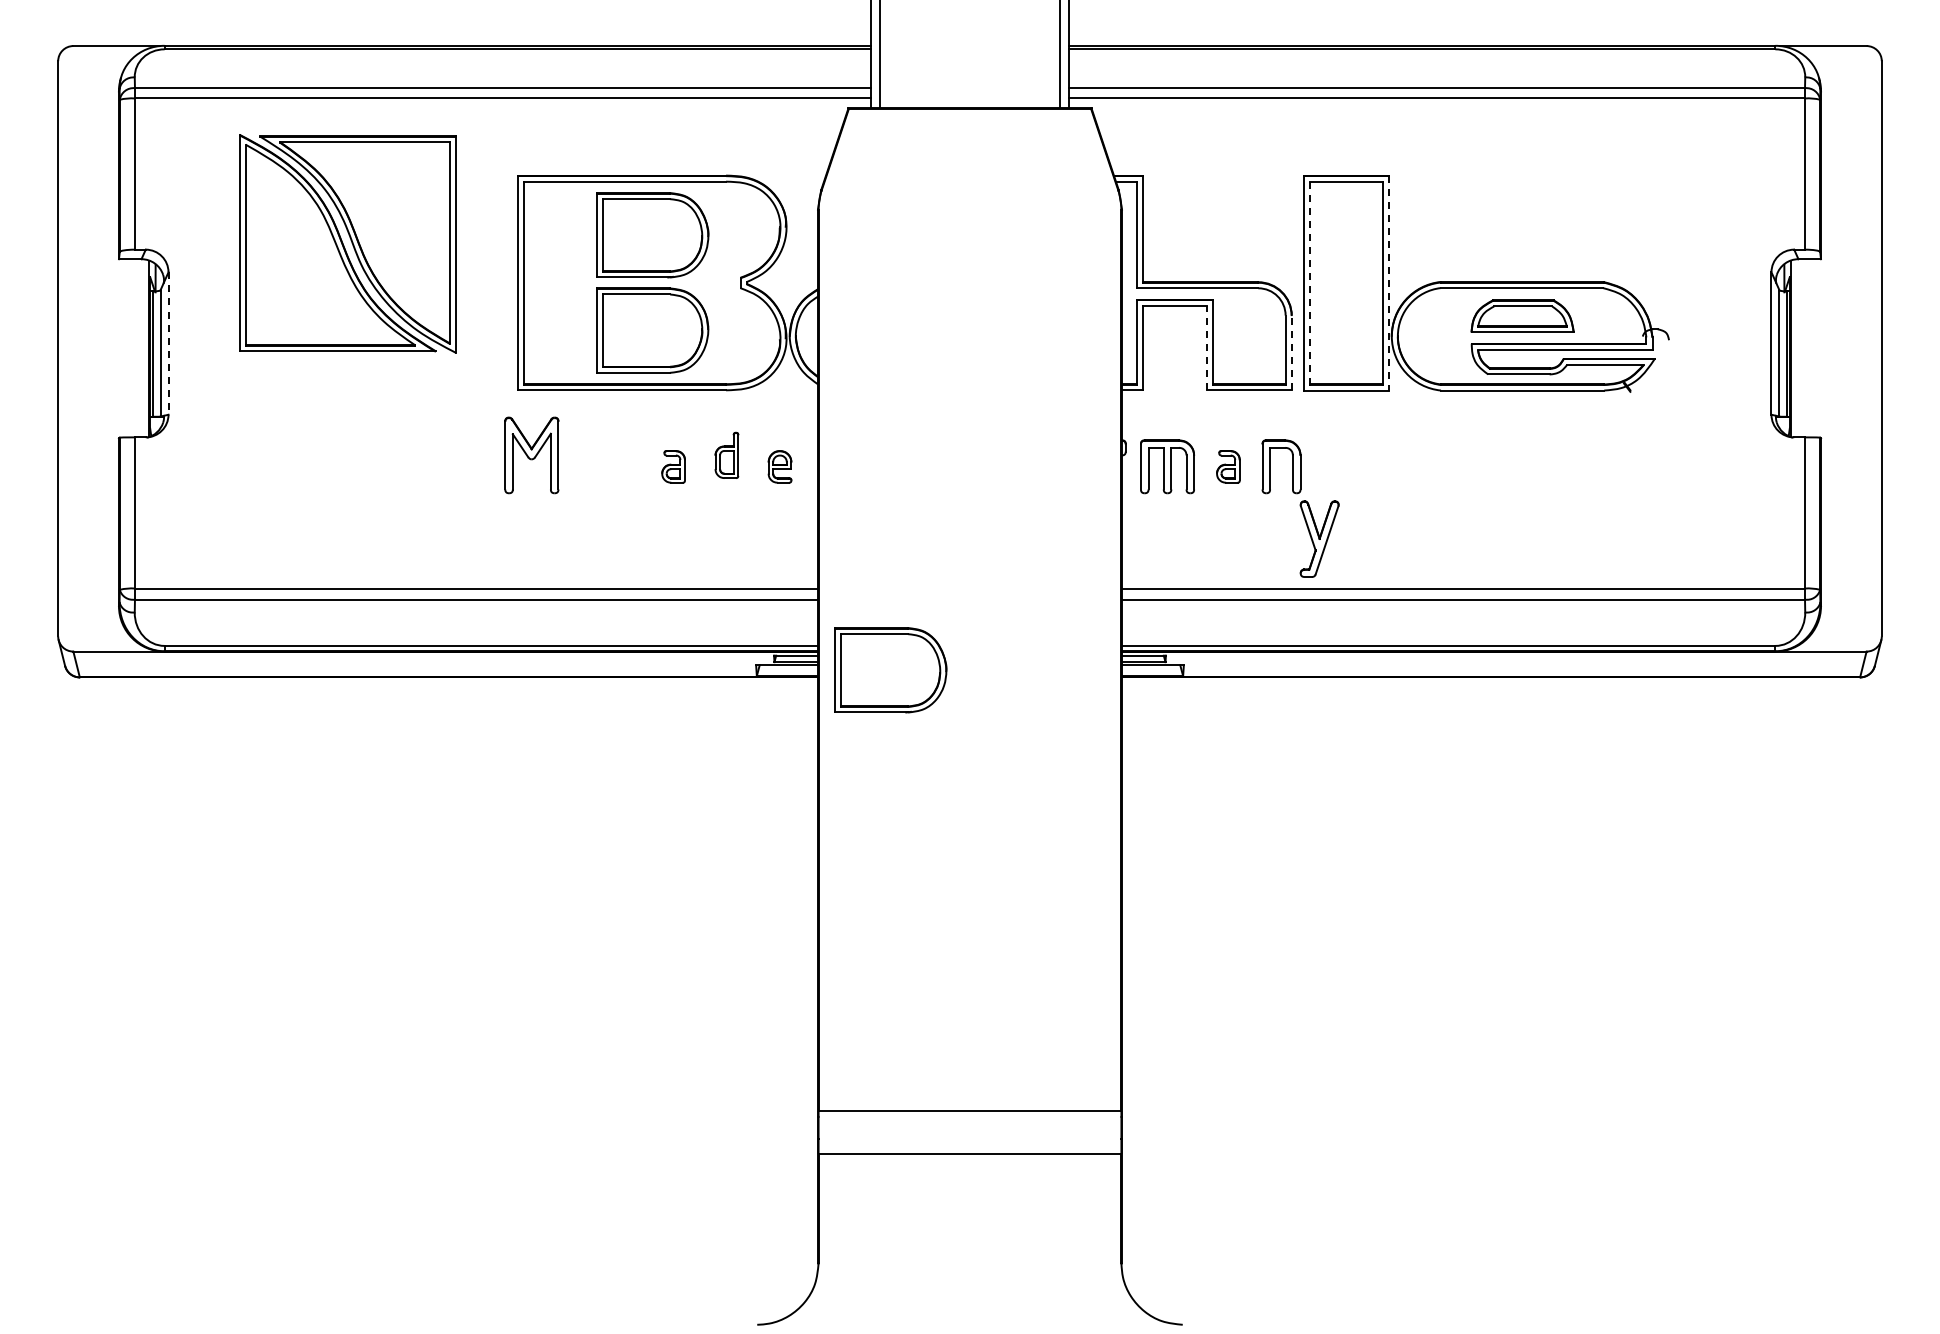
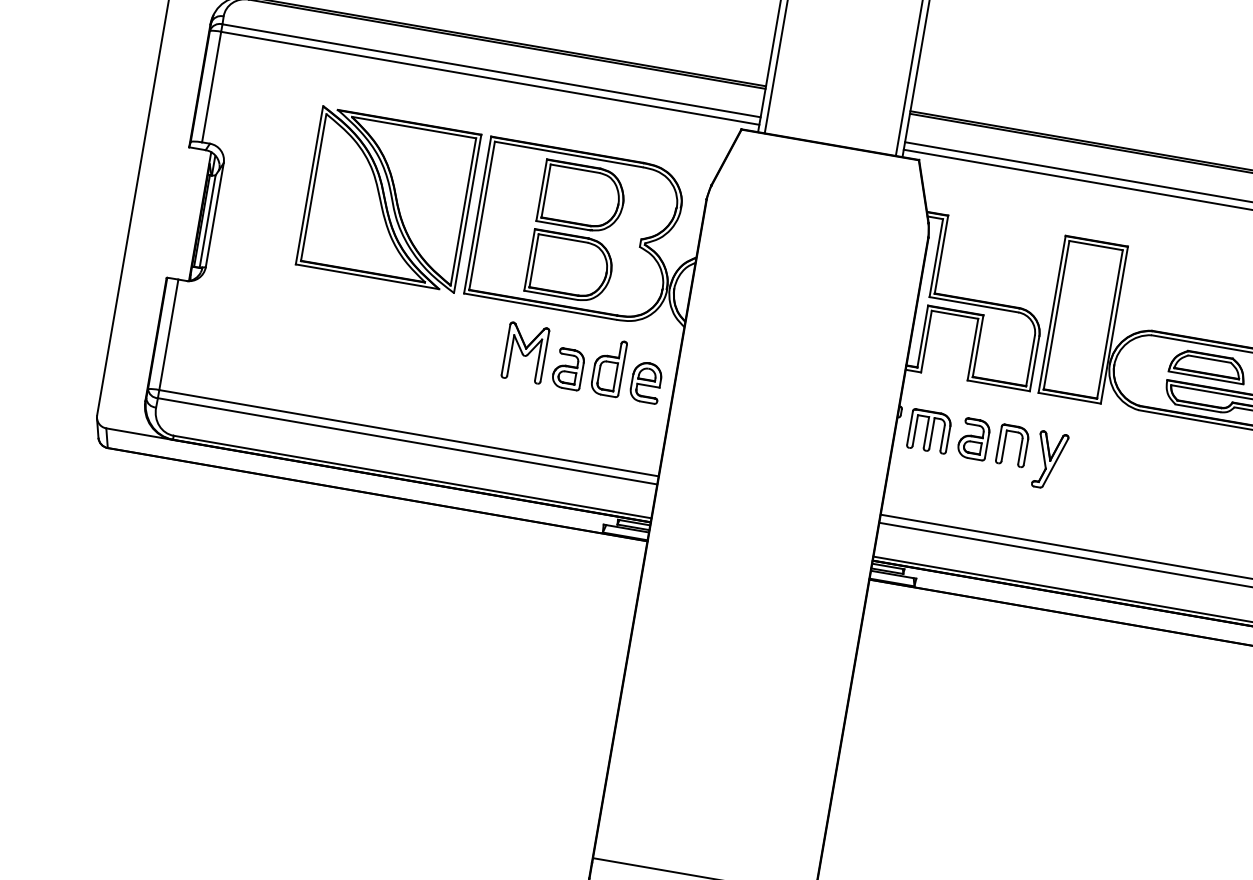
part: (347, 243) -> (388, 199), moved
line: (1309, 283) -> (1056, 315), dashed -> solid
line: (1388, 283) -> (1114, 325), dashed -> solid
line: (168, 344) -> (214, 215), dashed -> solid
line: (1206, 347) -> (973, 349), dashed -> solid
line: (1291, 352) -> (1034, 363), dashed -> solid
part: (531, 455) -> (525, 353), moved
part: (726, 455) -> (608, 367), size x1.67
part: (673, 466) -> (568, 368), size x1.67
part: (779, 466) -> (645, 382), size x1.67
part: (1228, 466) -> (974, 438), size x1.67
part: (1319, 538) -> (1050, 460), moved
part: (890, 670) -> (701, 545), removed

